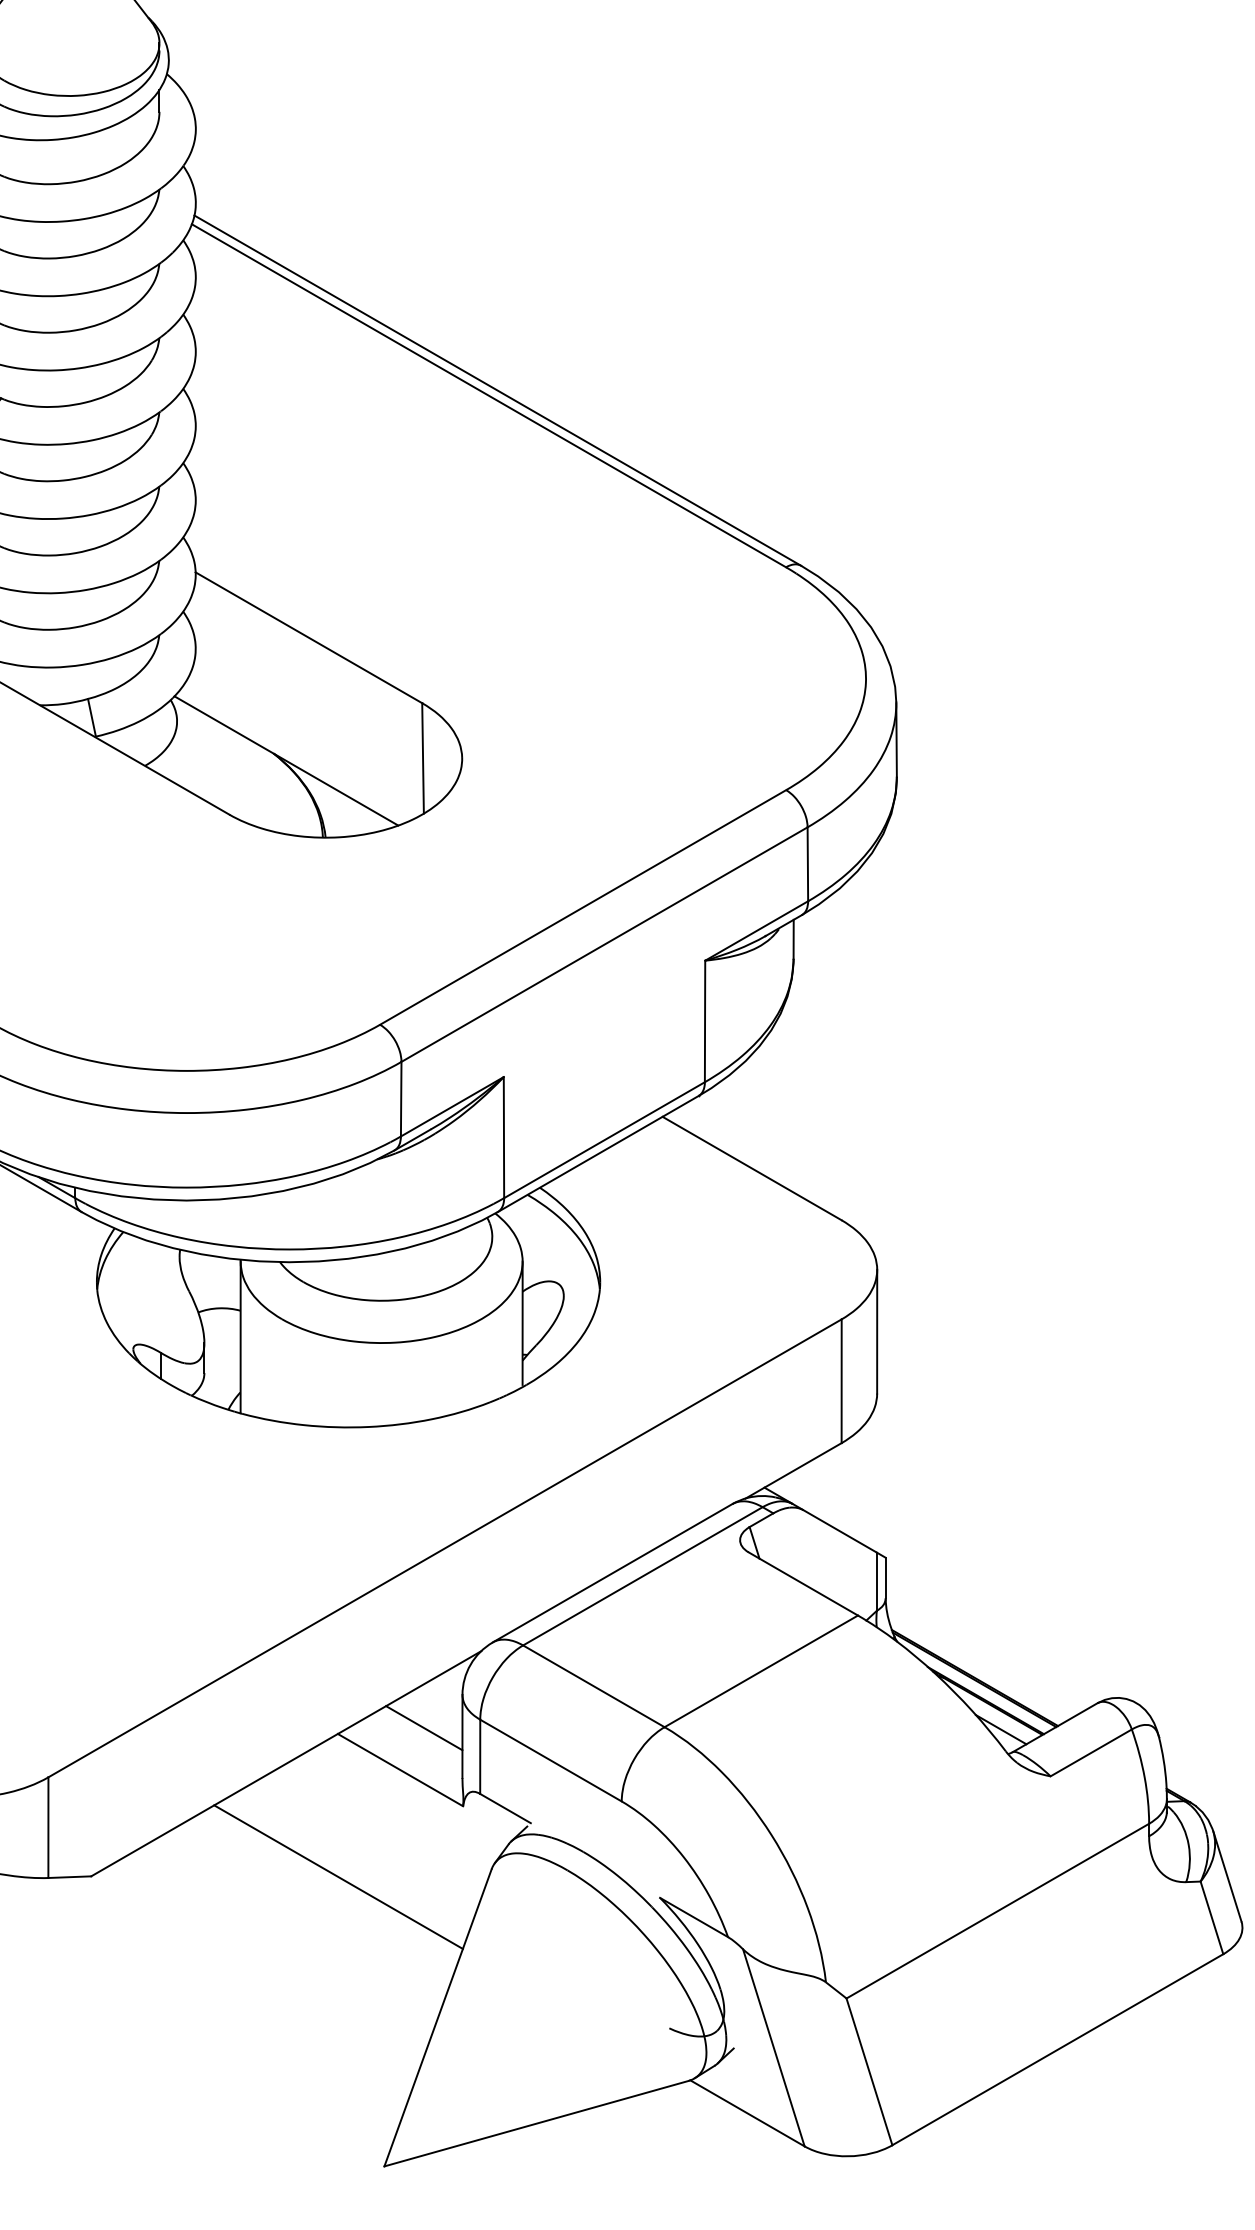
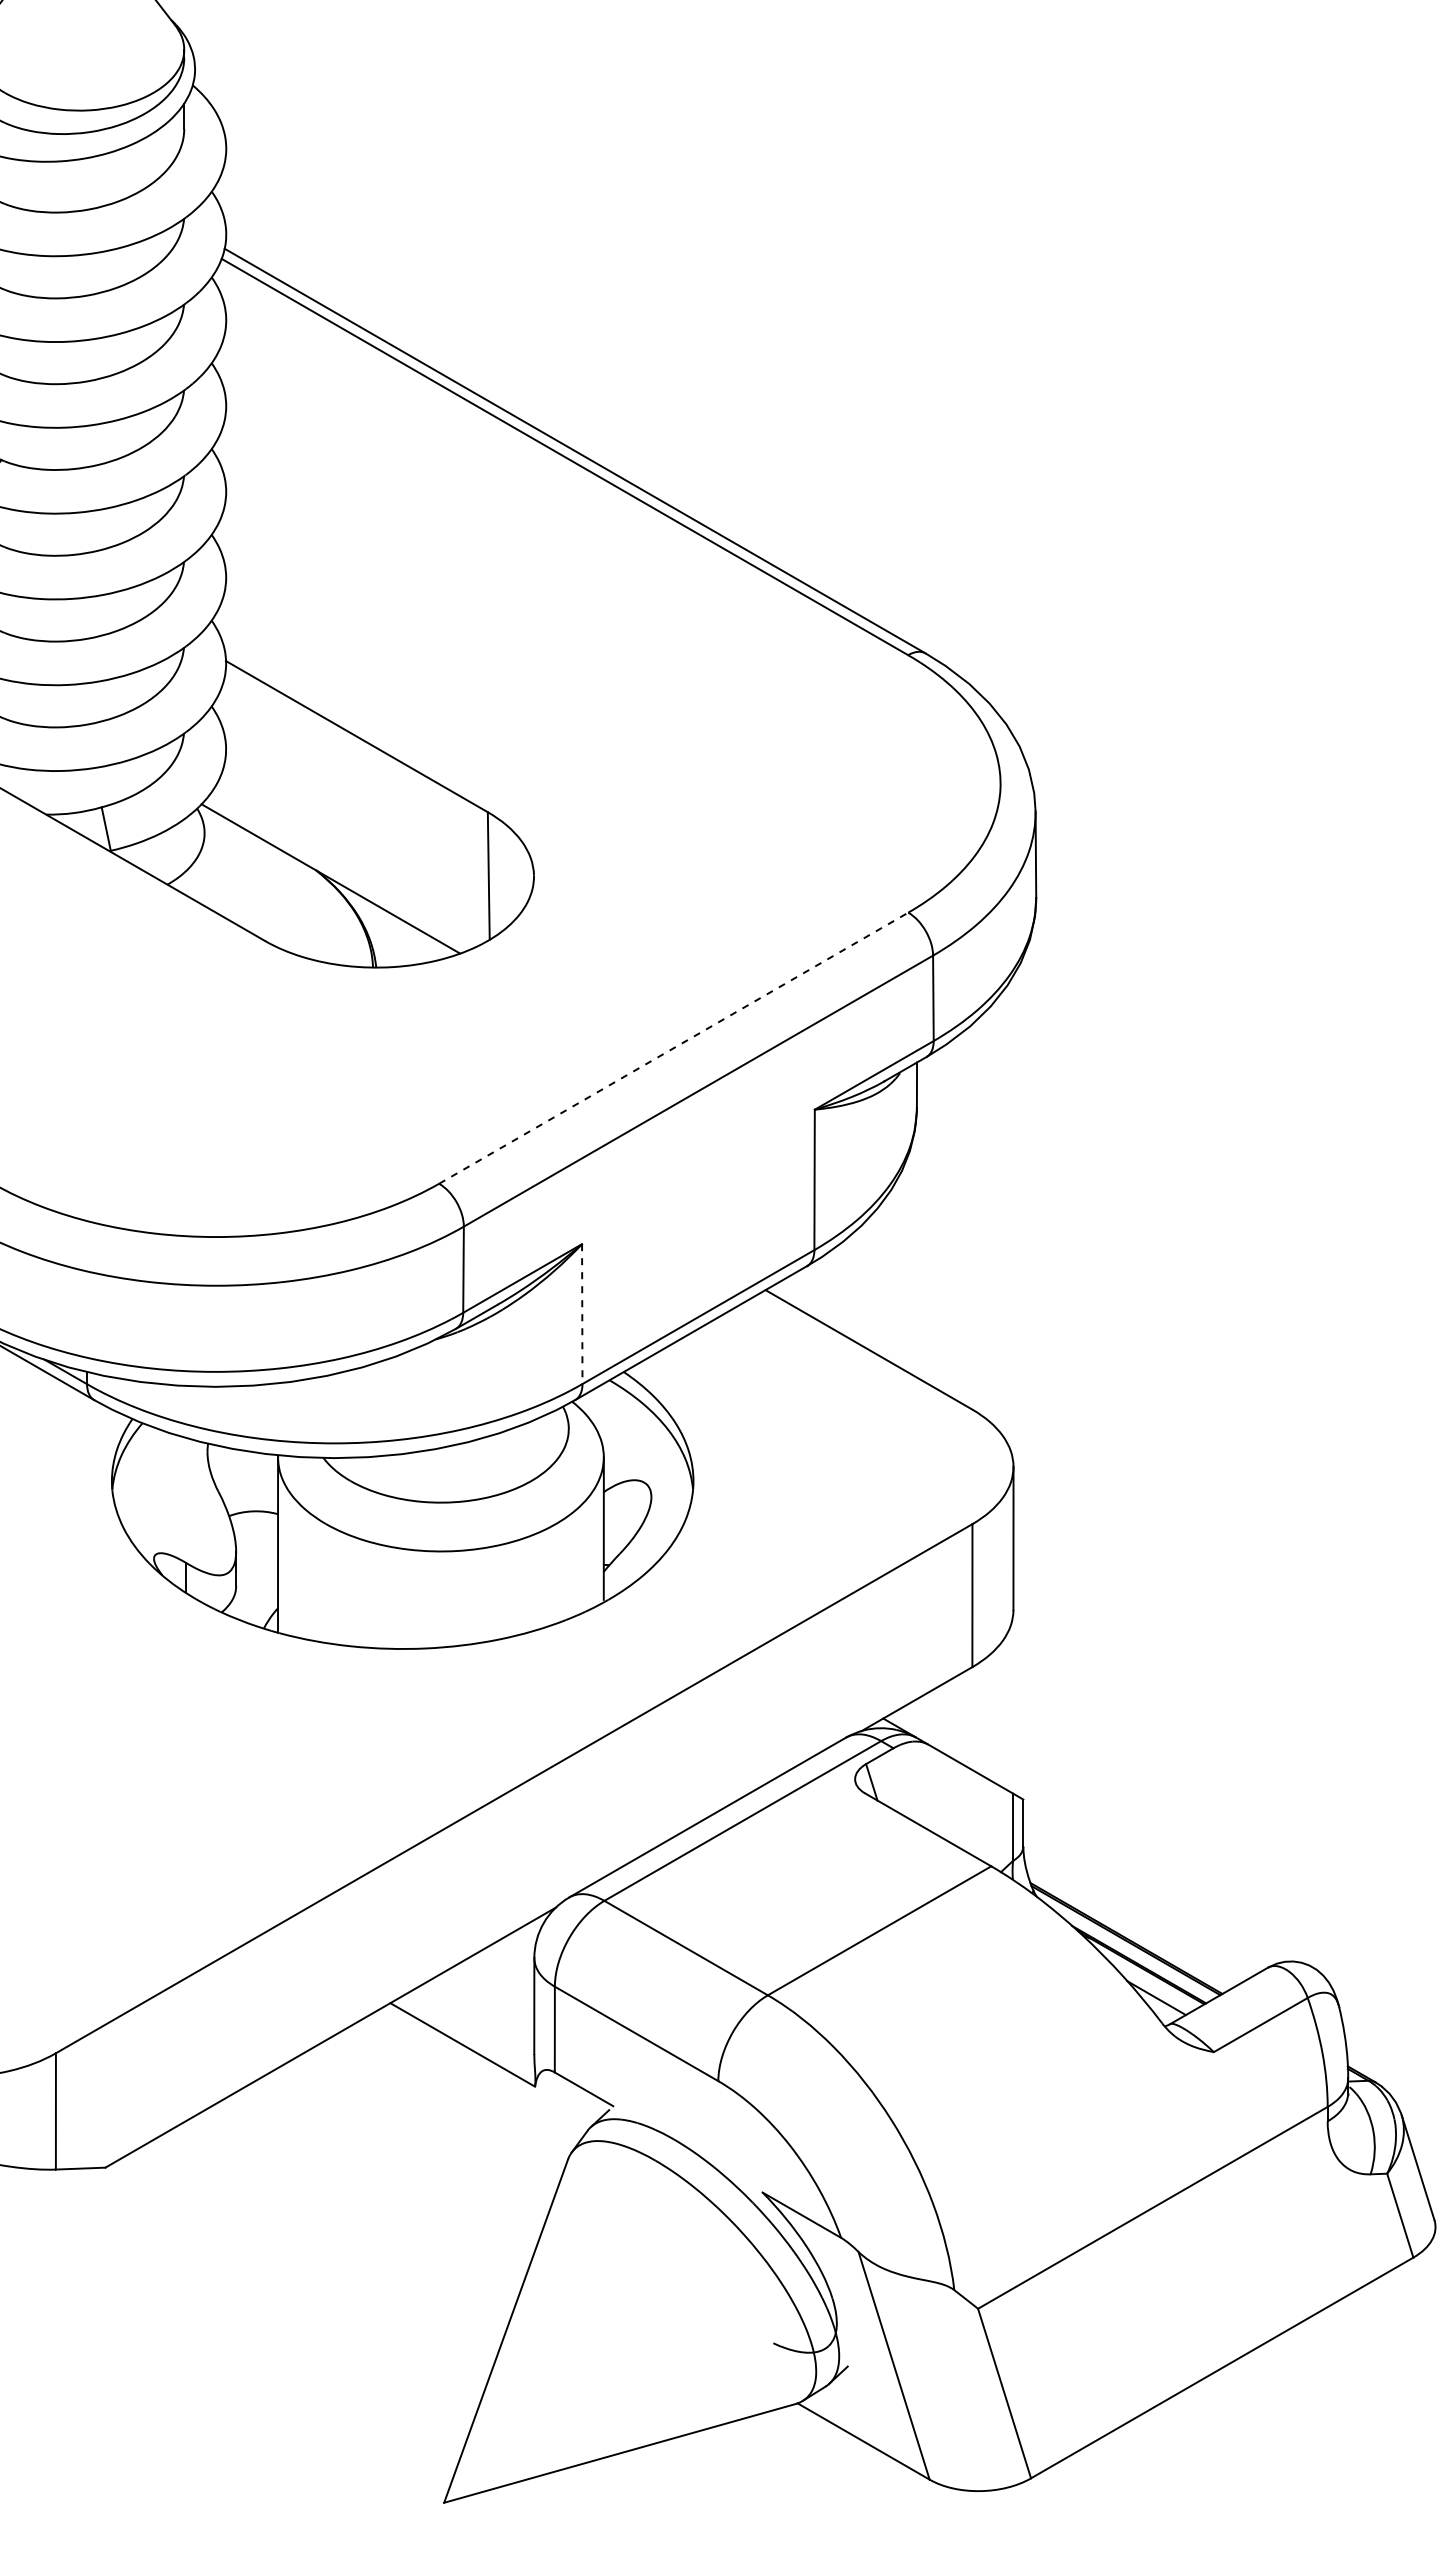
line: (582, 907) -> (673, 1048), solid -> dashed
line: (504, 1137) -> (582, 1314), solid -> dashed
line: (424, 1728) -> (490, 1996), removed
line: (337, 1877) -> (390, 2168), removed

